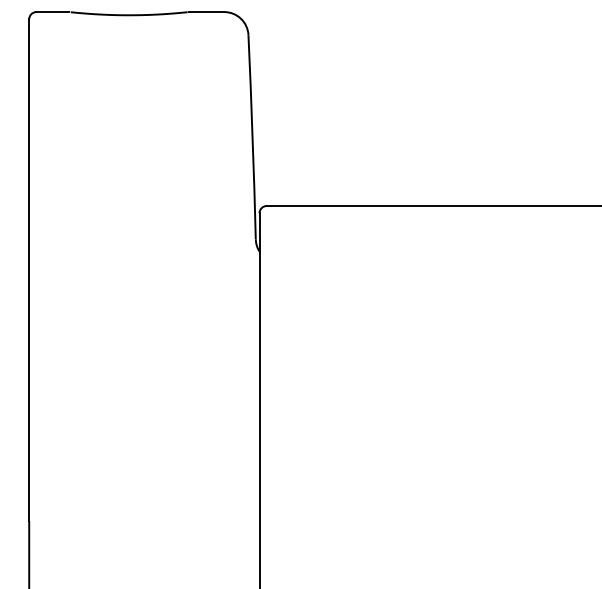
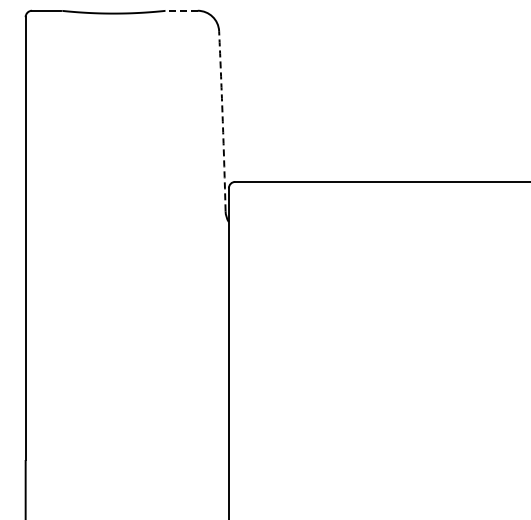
line: (206, 11) -> (182, 10), solid -> dashed
arc: (252, 137) -> (222, 121), solid -> dashed

